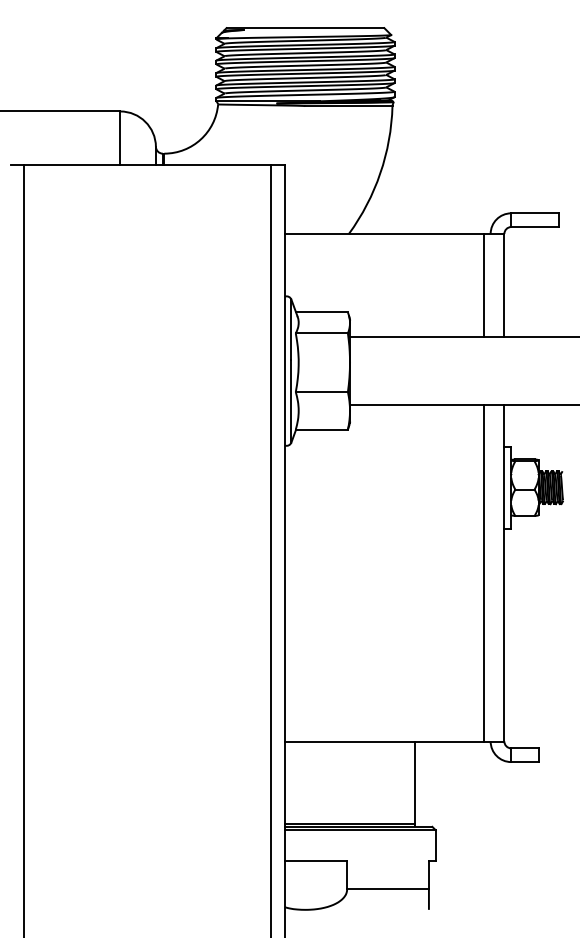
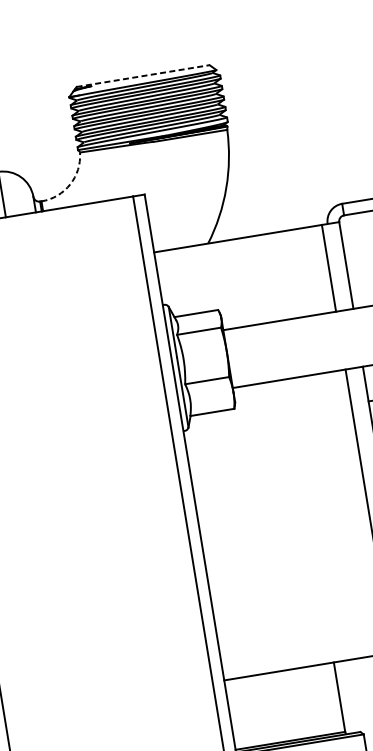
line: (305, 28) -> (143, 76), solid -> dashed
arc: (200, 139) -> (69, 184), solid -> dashed

